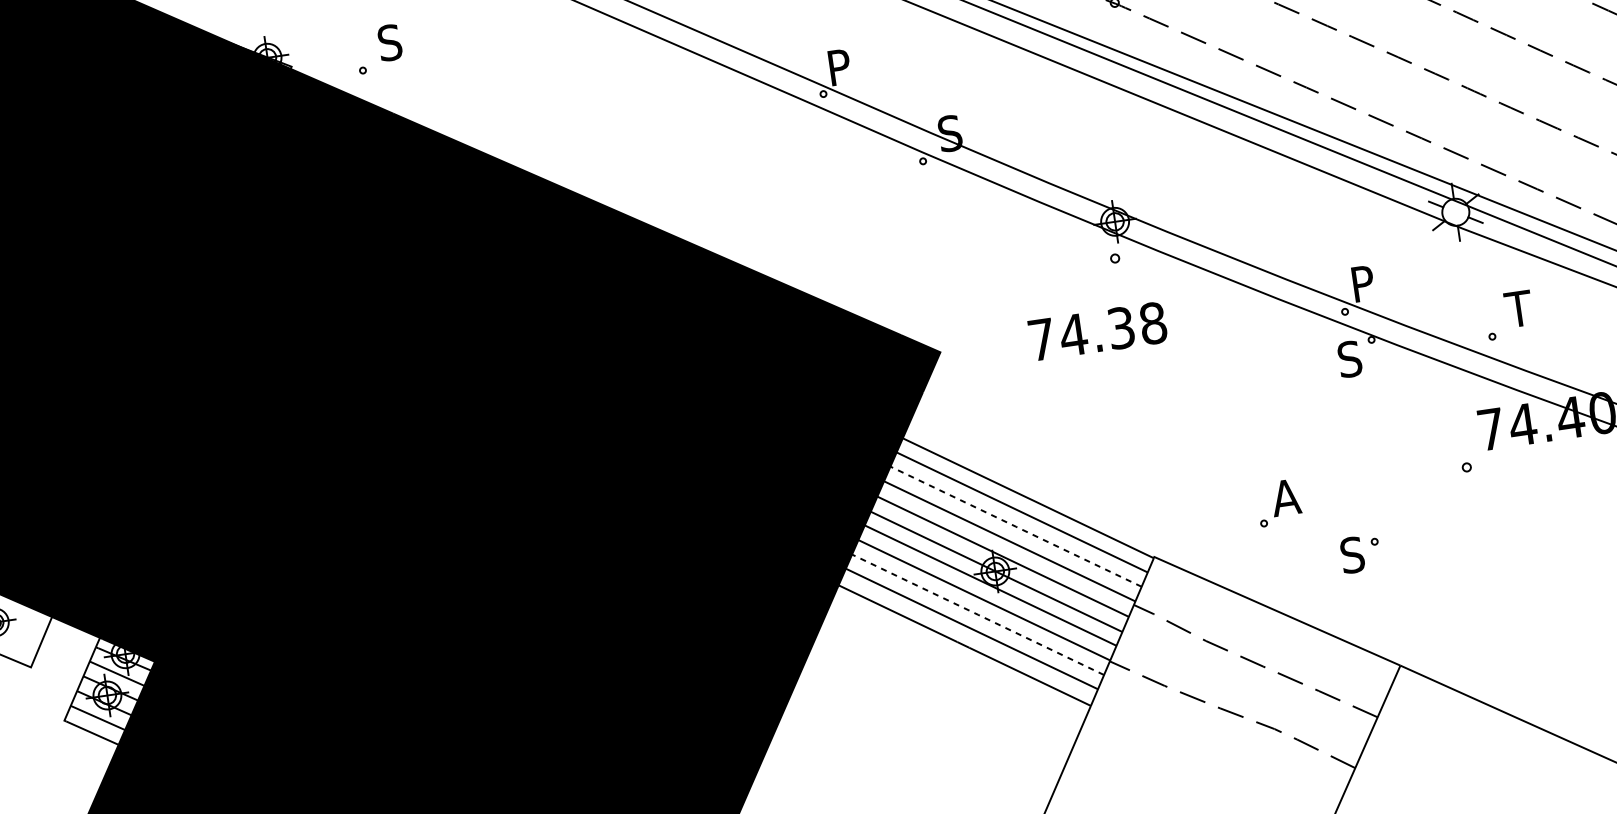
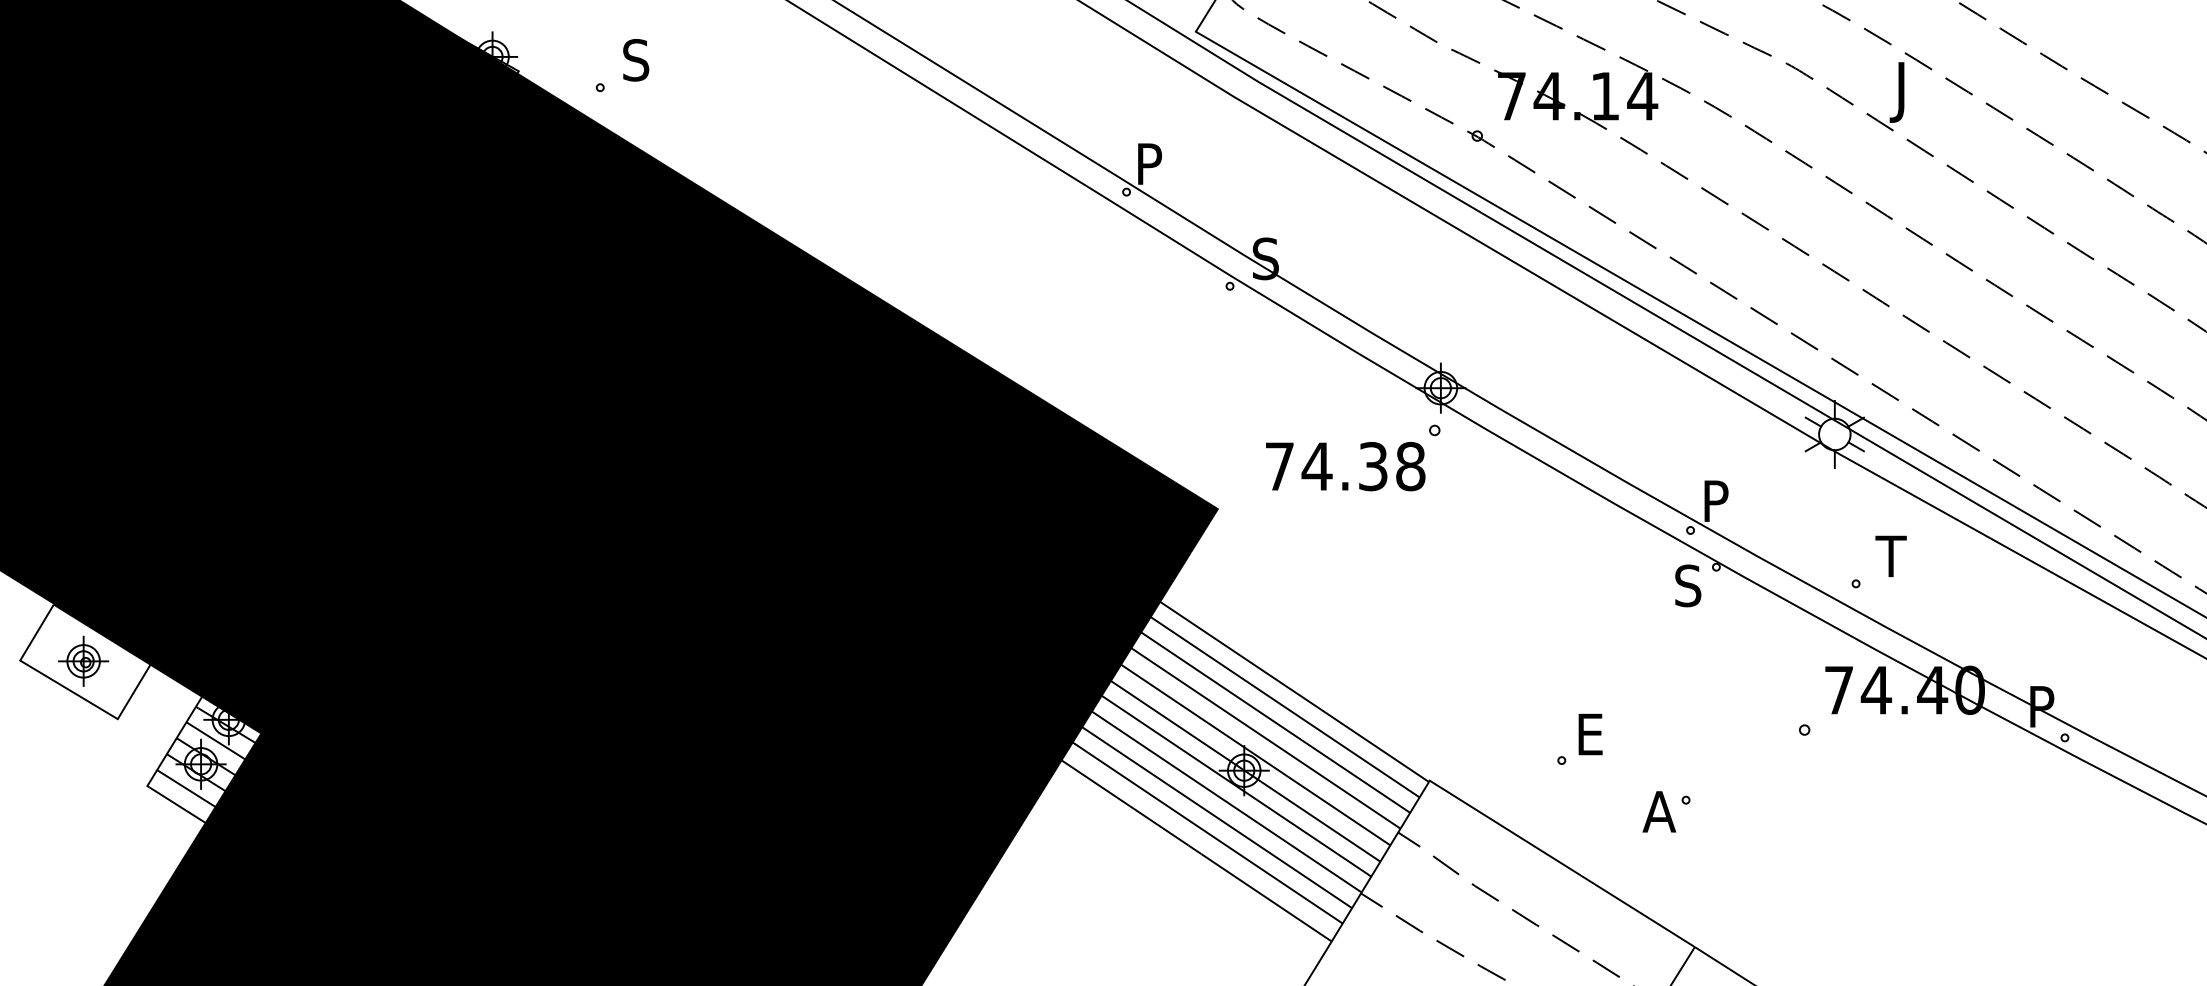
text: (1097, 331) -> (1345, 466), moved
text: (1285, 497) -> (1590, 734), A -> E
line: (1015, 526) -> (1275, 722), dashed -> solid
text: (1353, 554) -> (1659, 811), S -> A
line: (978, 614) -> (1217, 817), dashed -> solid

